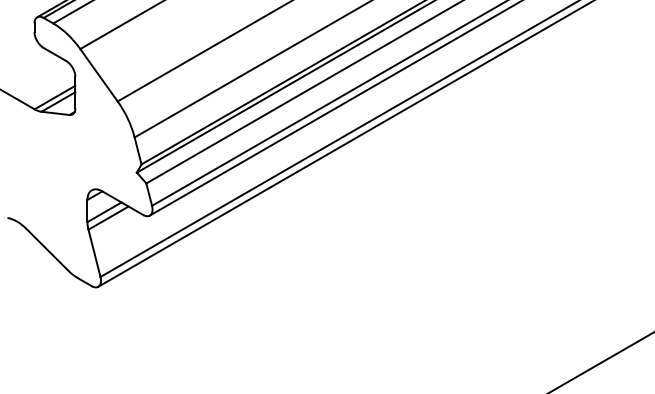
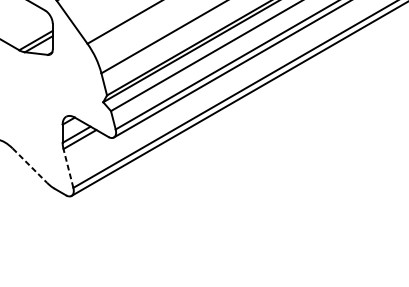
line: (47, 249) -> (29, 165), solid -> dashed
line: (94, 252) -> (68, 167), solid -> dashed

